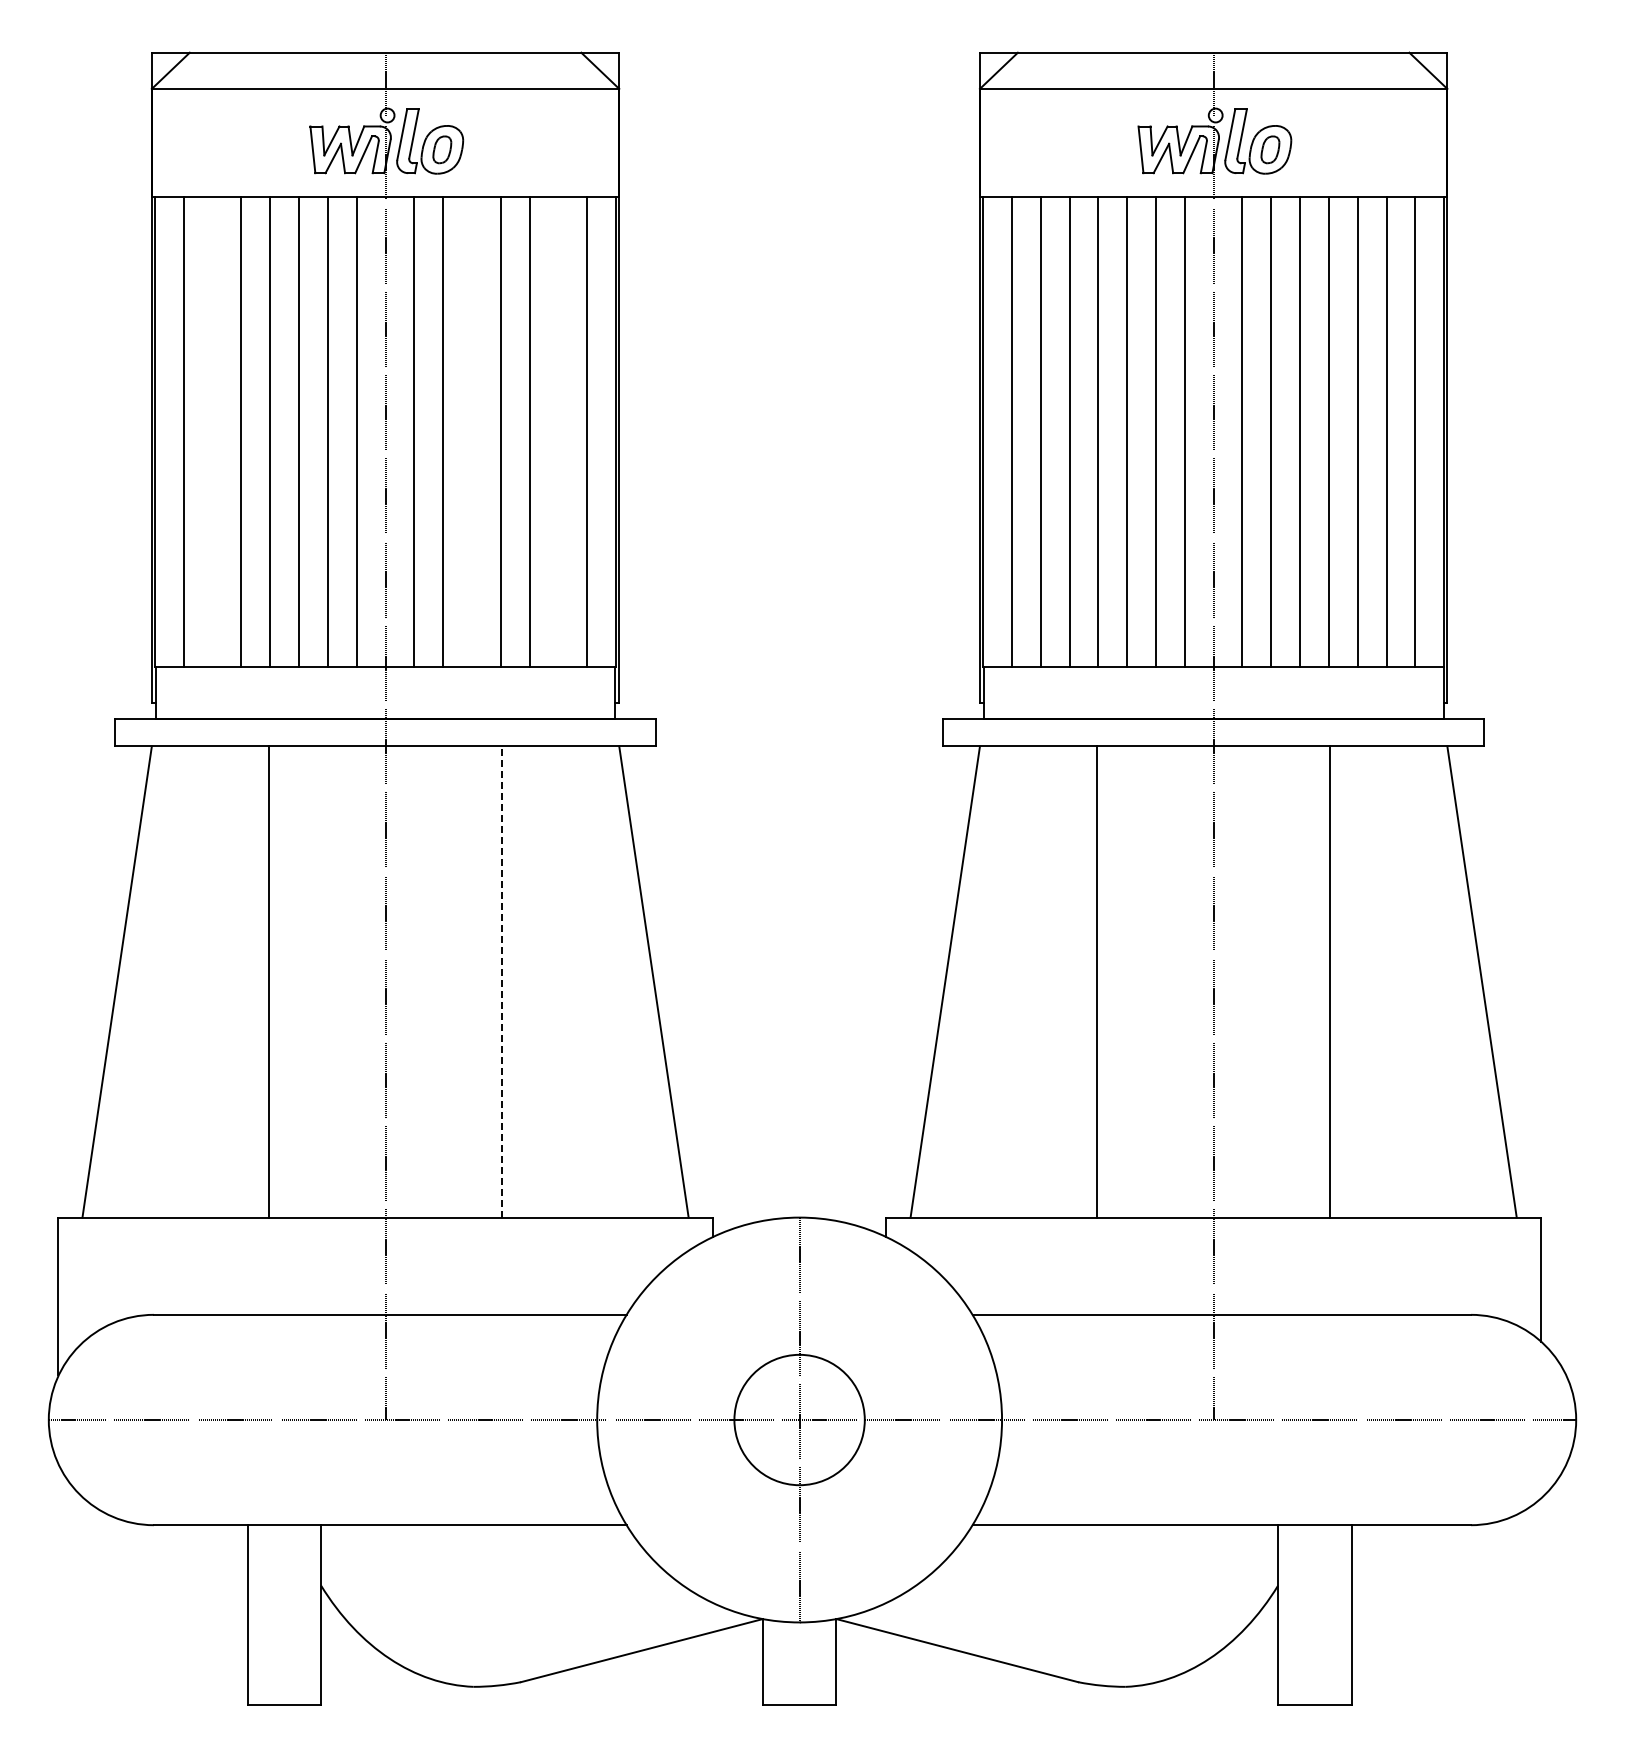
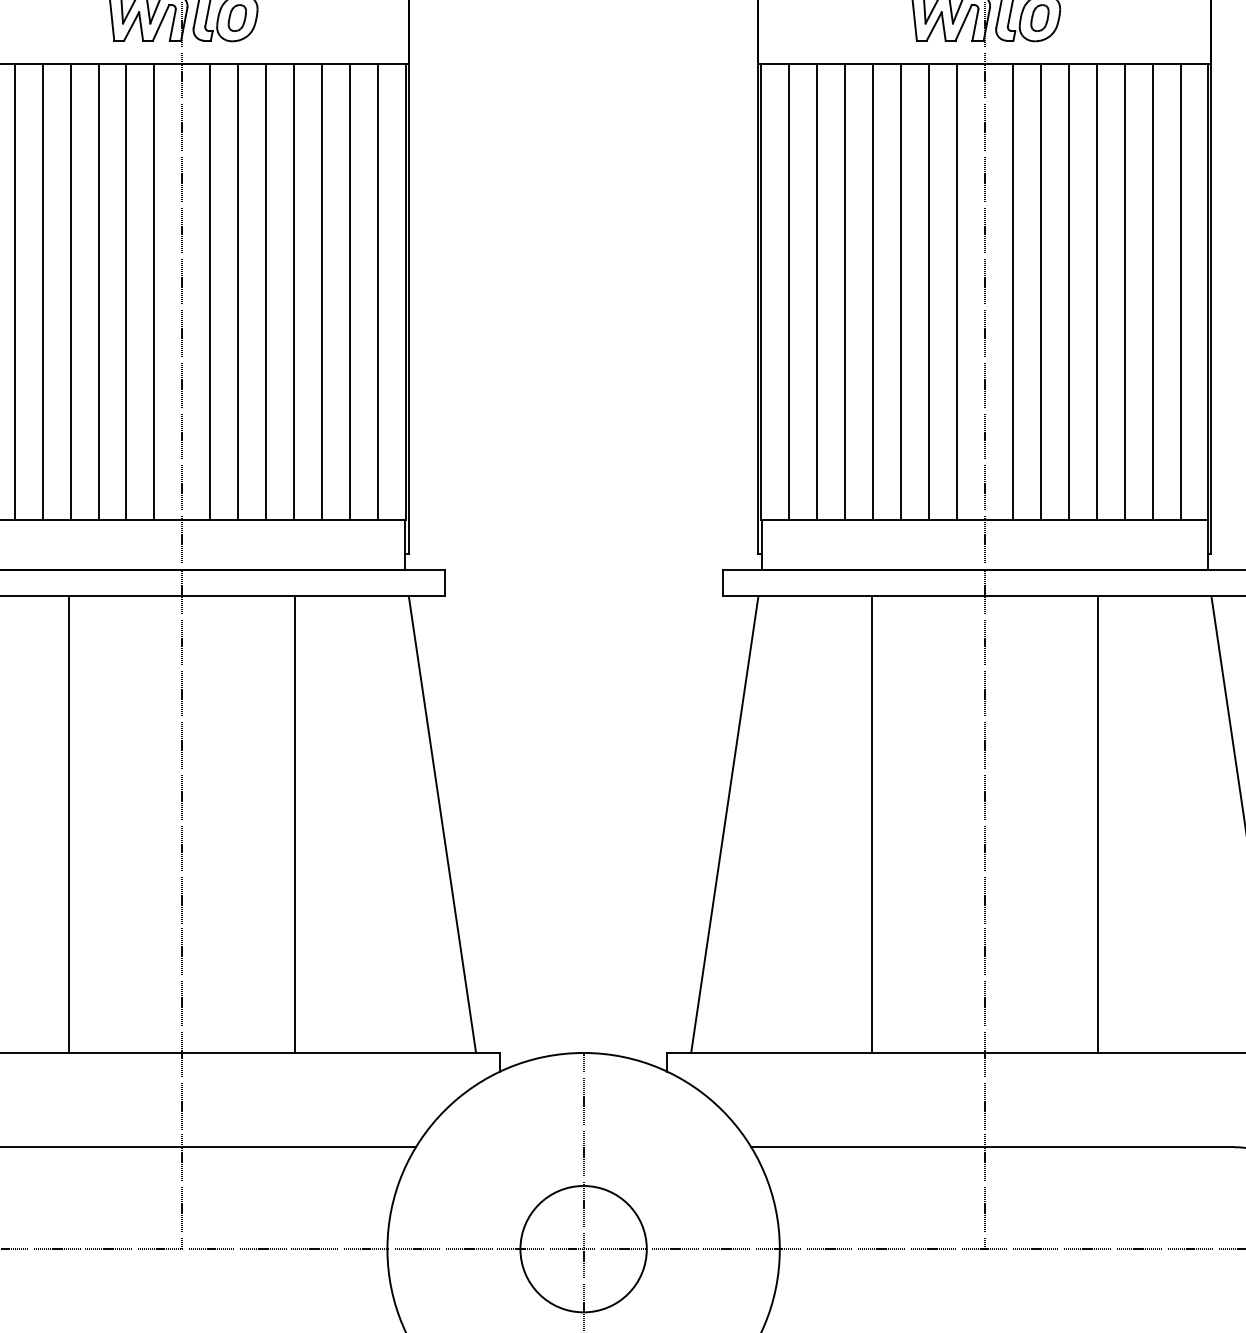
line: (212, 432) -> (14, 292), added
line: (472, 432) -> (266, 292), added
line: (558, 432) -> (349, 292), added
line: (502, 982) -> (295, 825), dashed -> solid

